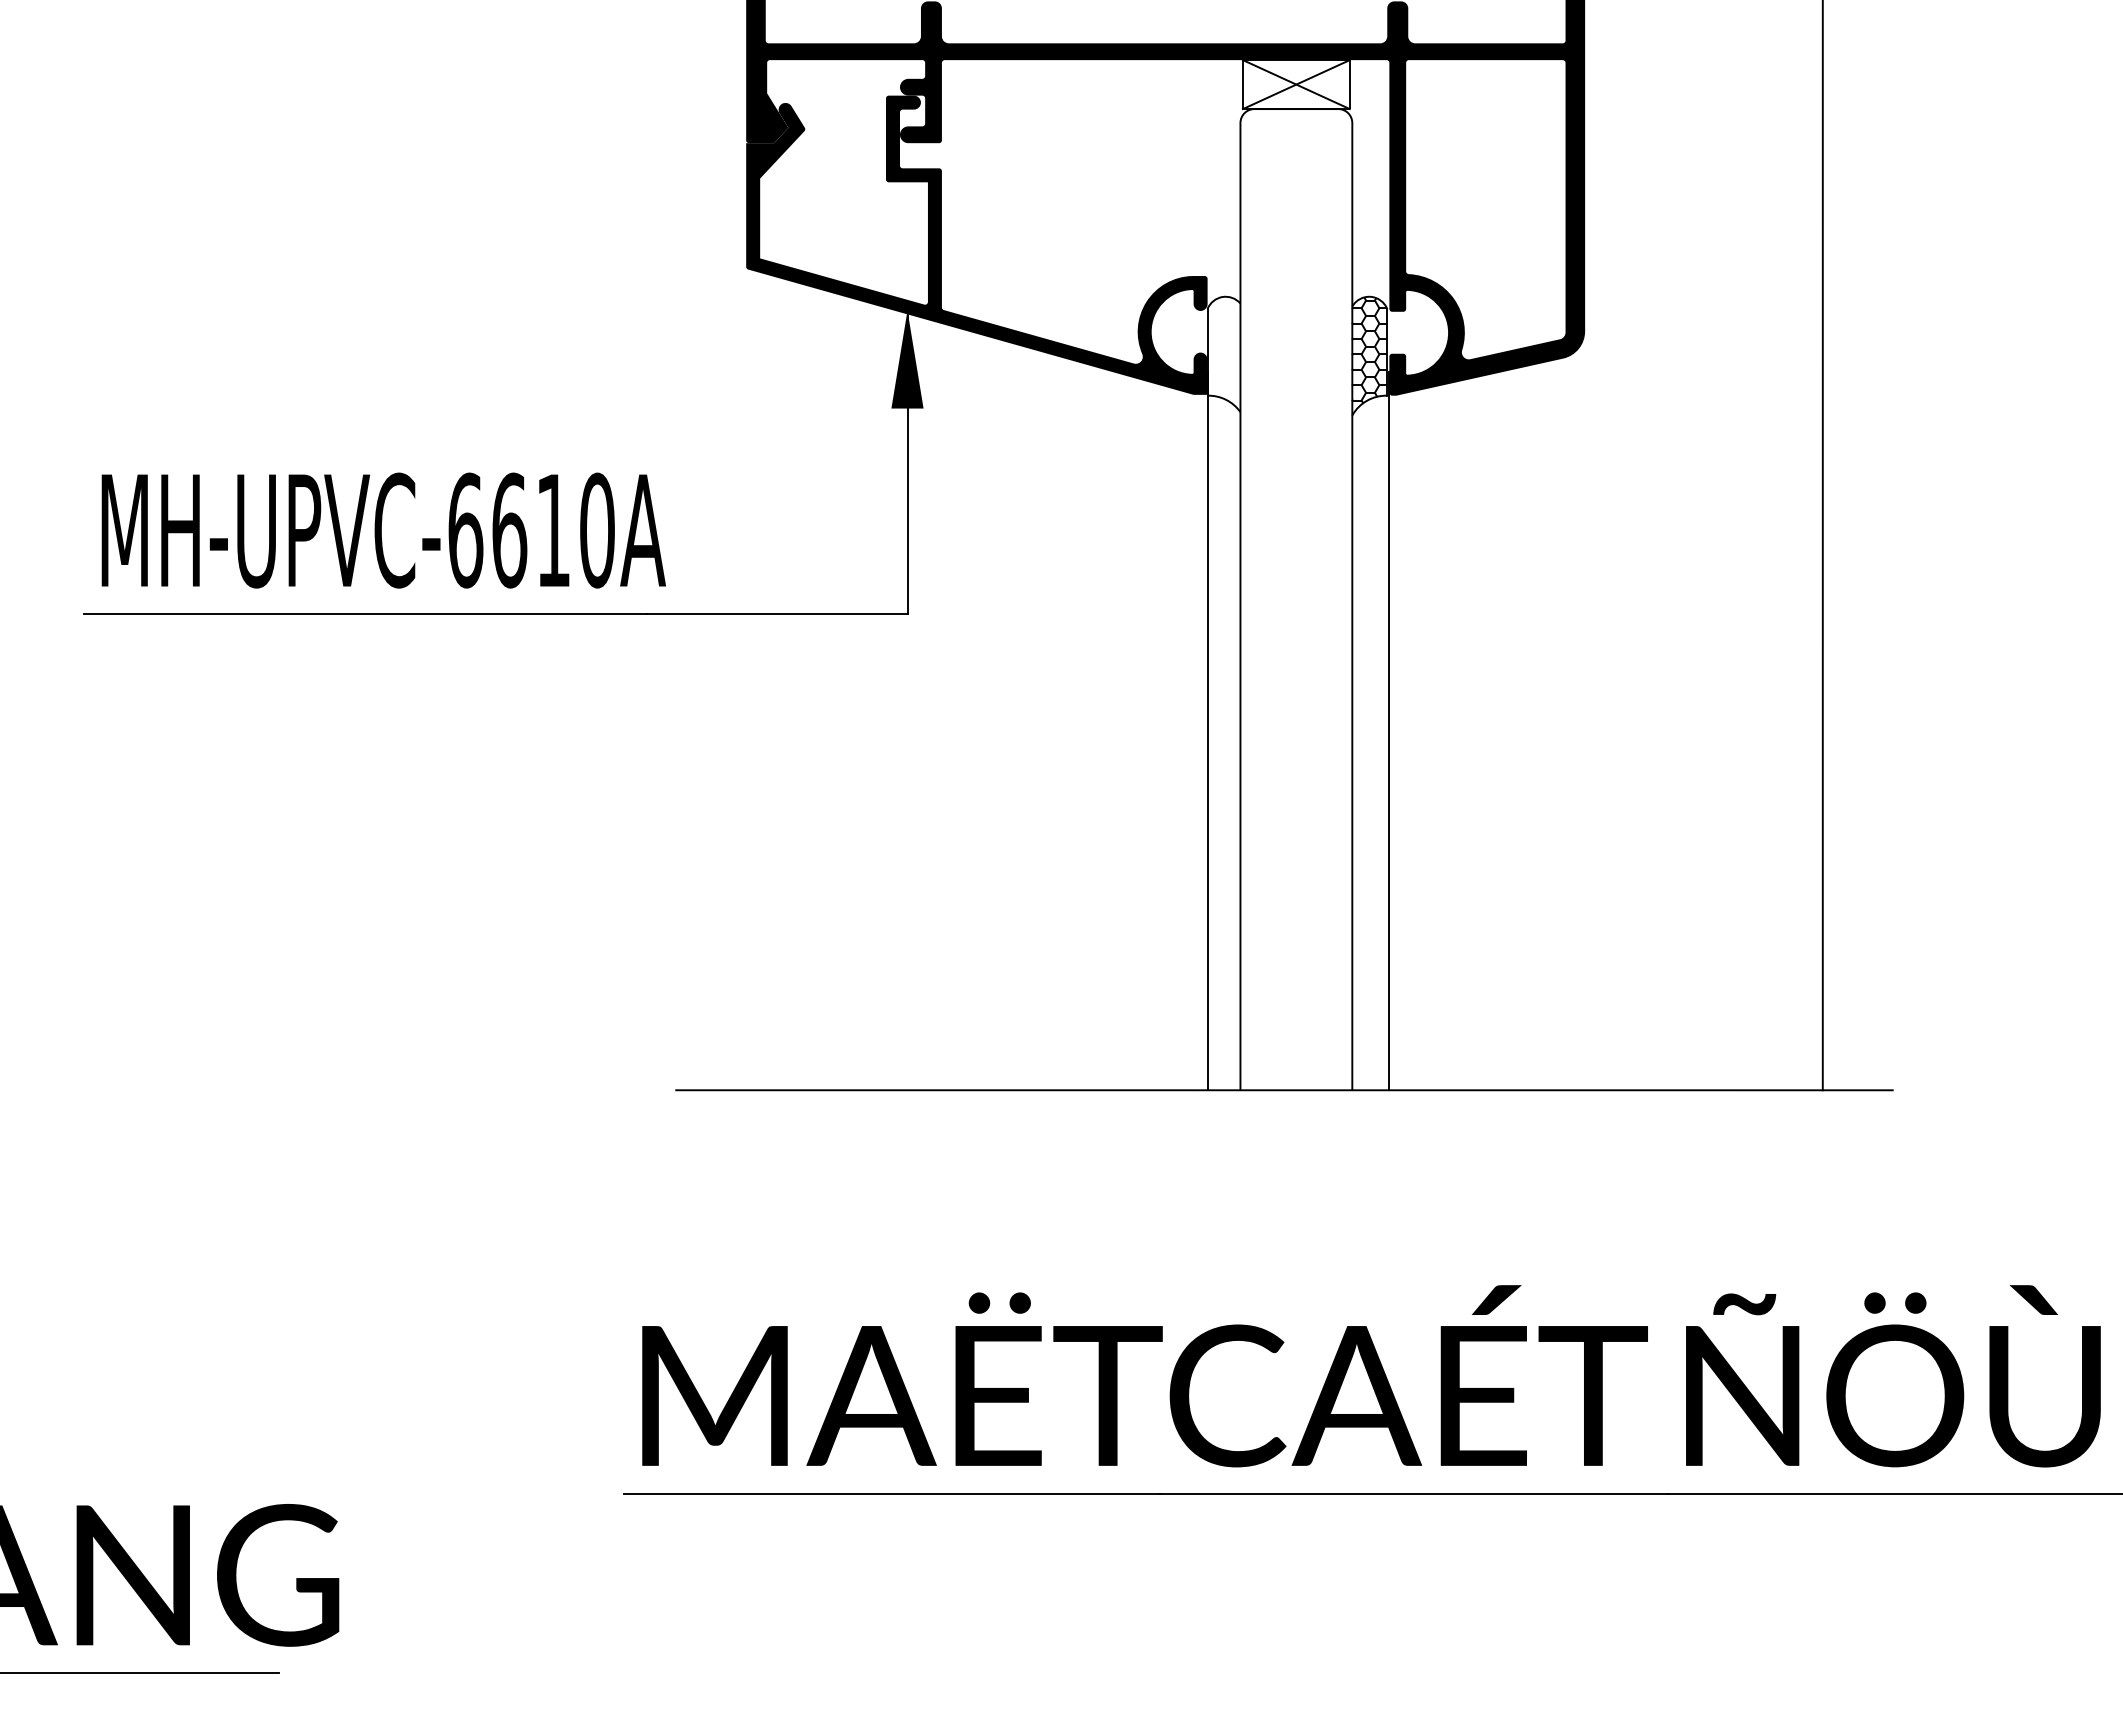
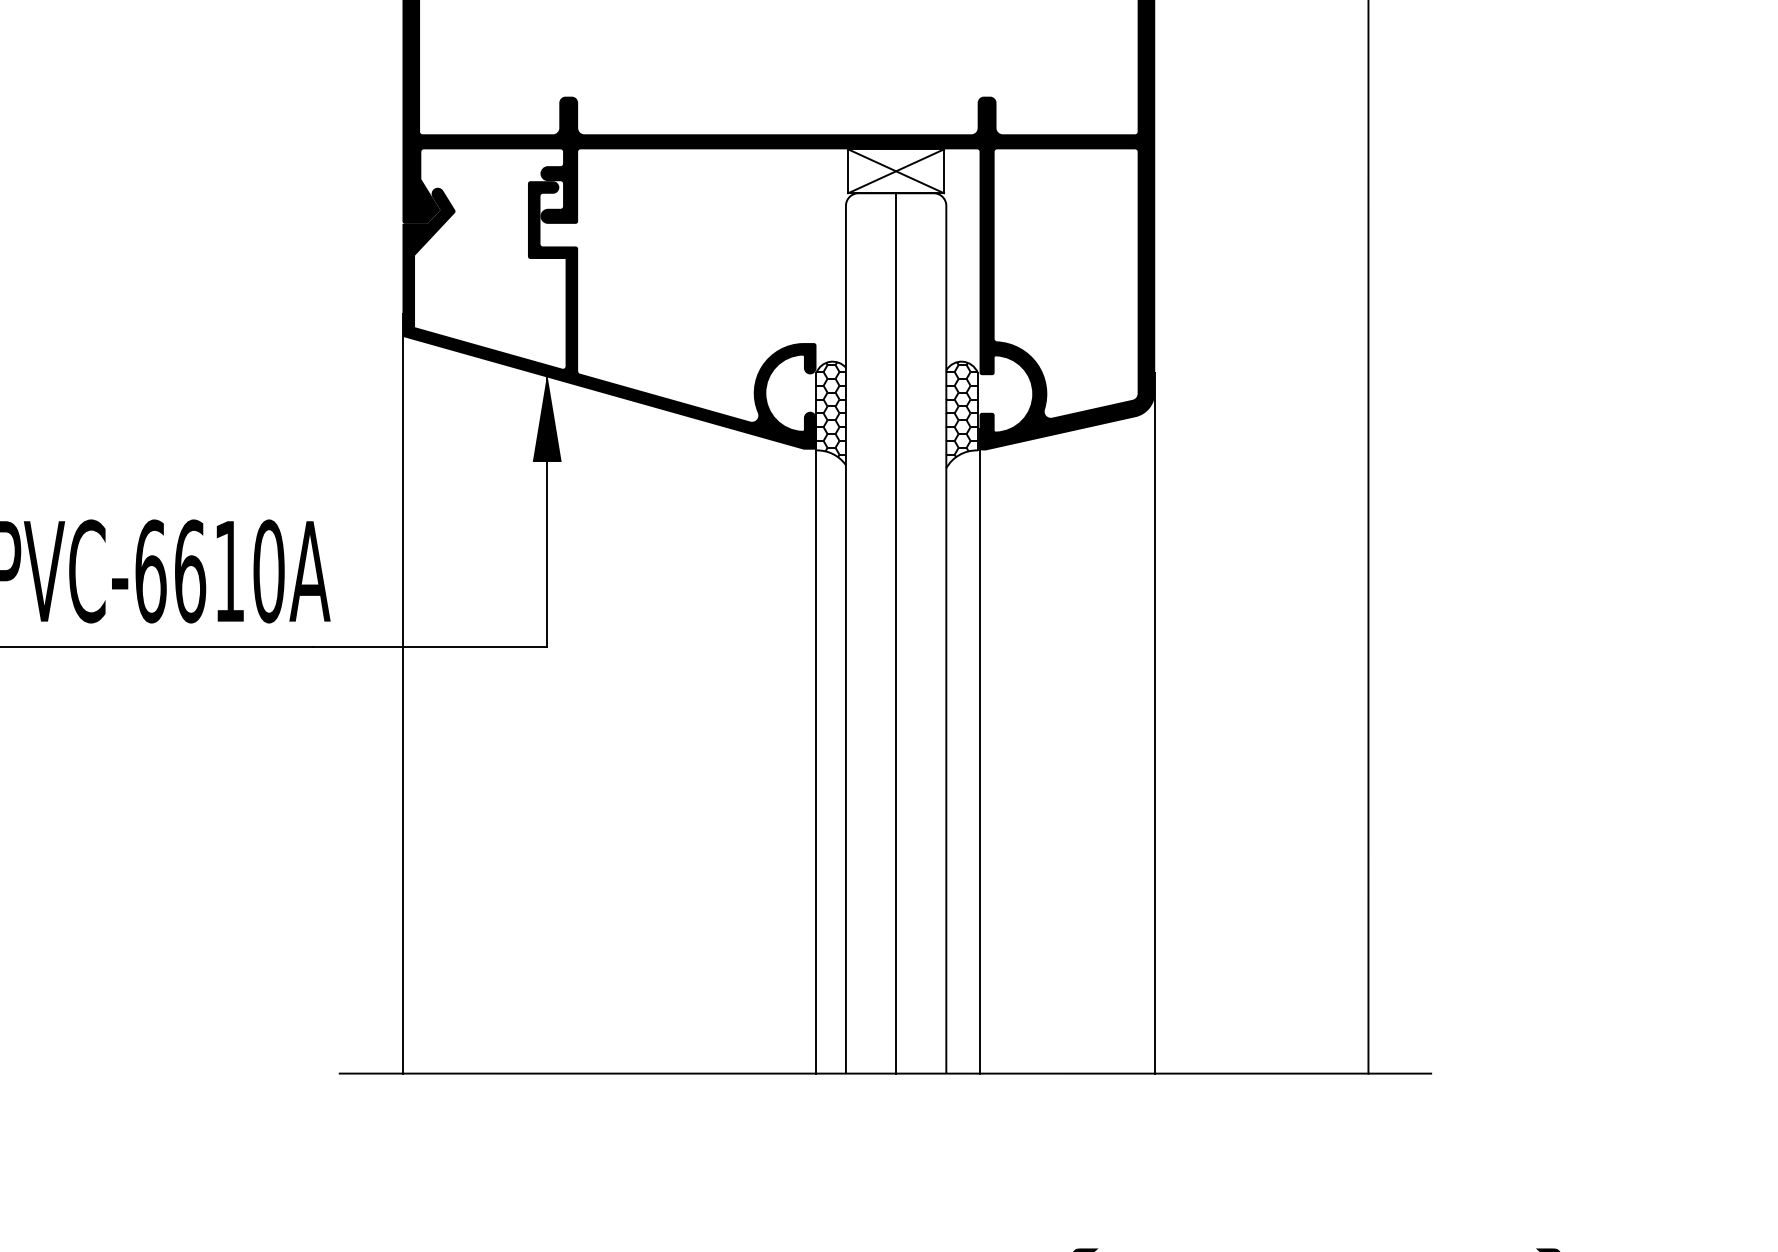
hatch: (1223, 350) -> (830, 409), added
line: (1296, 599) -> (896, 633), added
line: (746, 666) -> (402, 693), added
line: (1585, 699) -> (1155, 723), added

